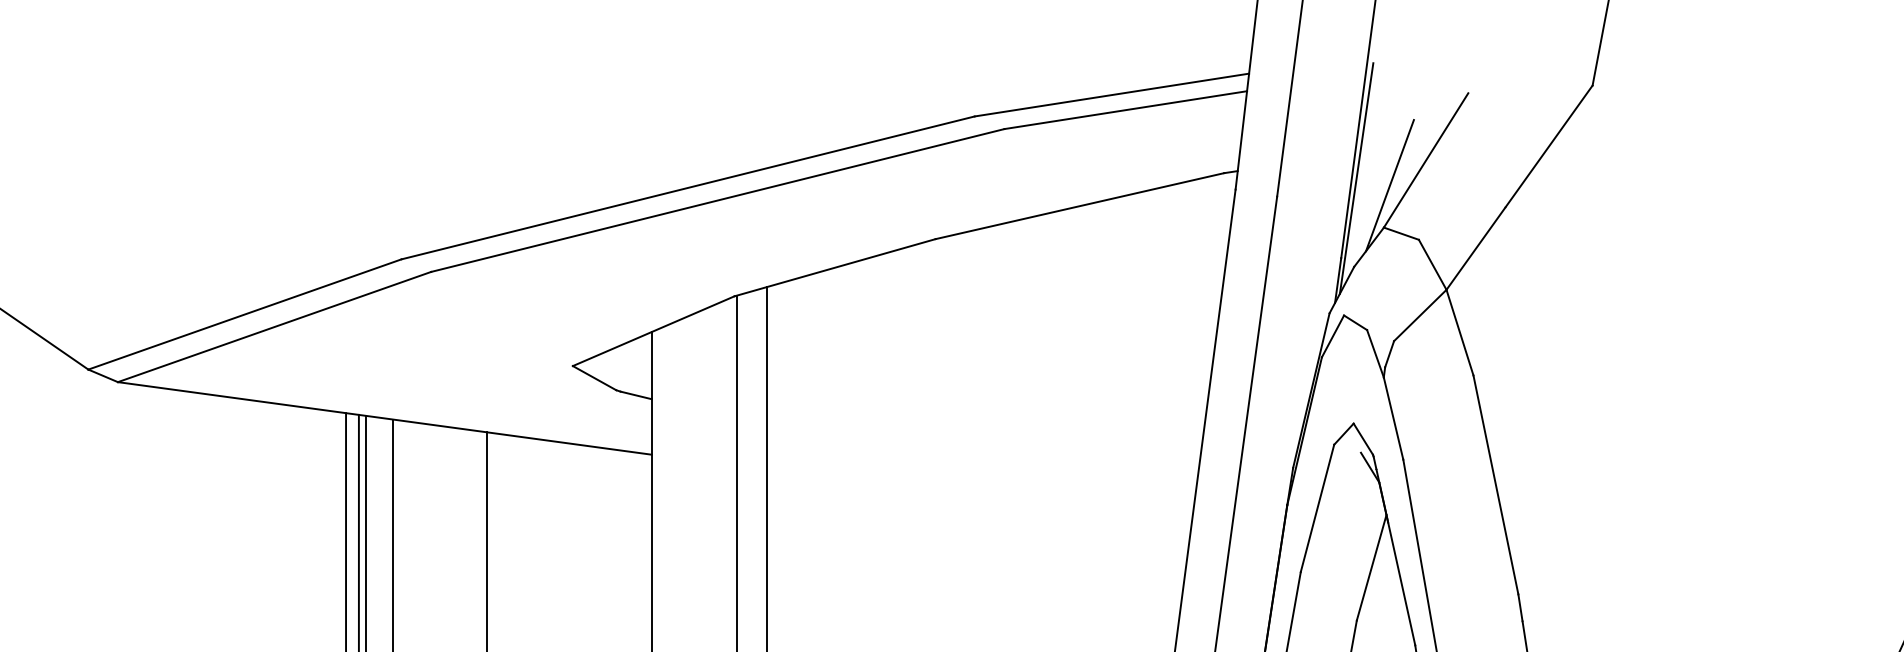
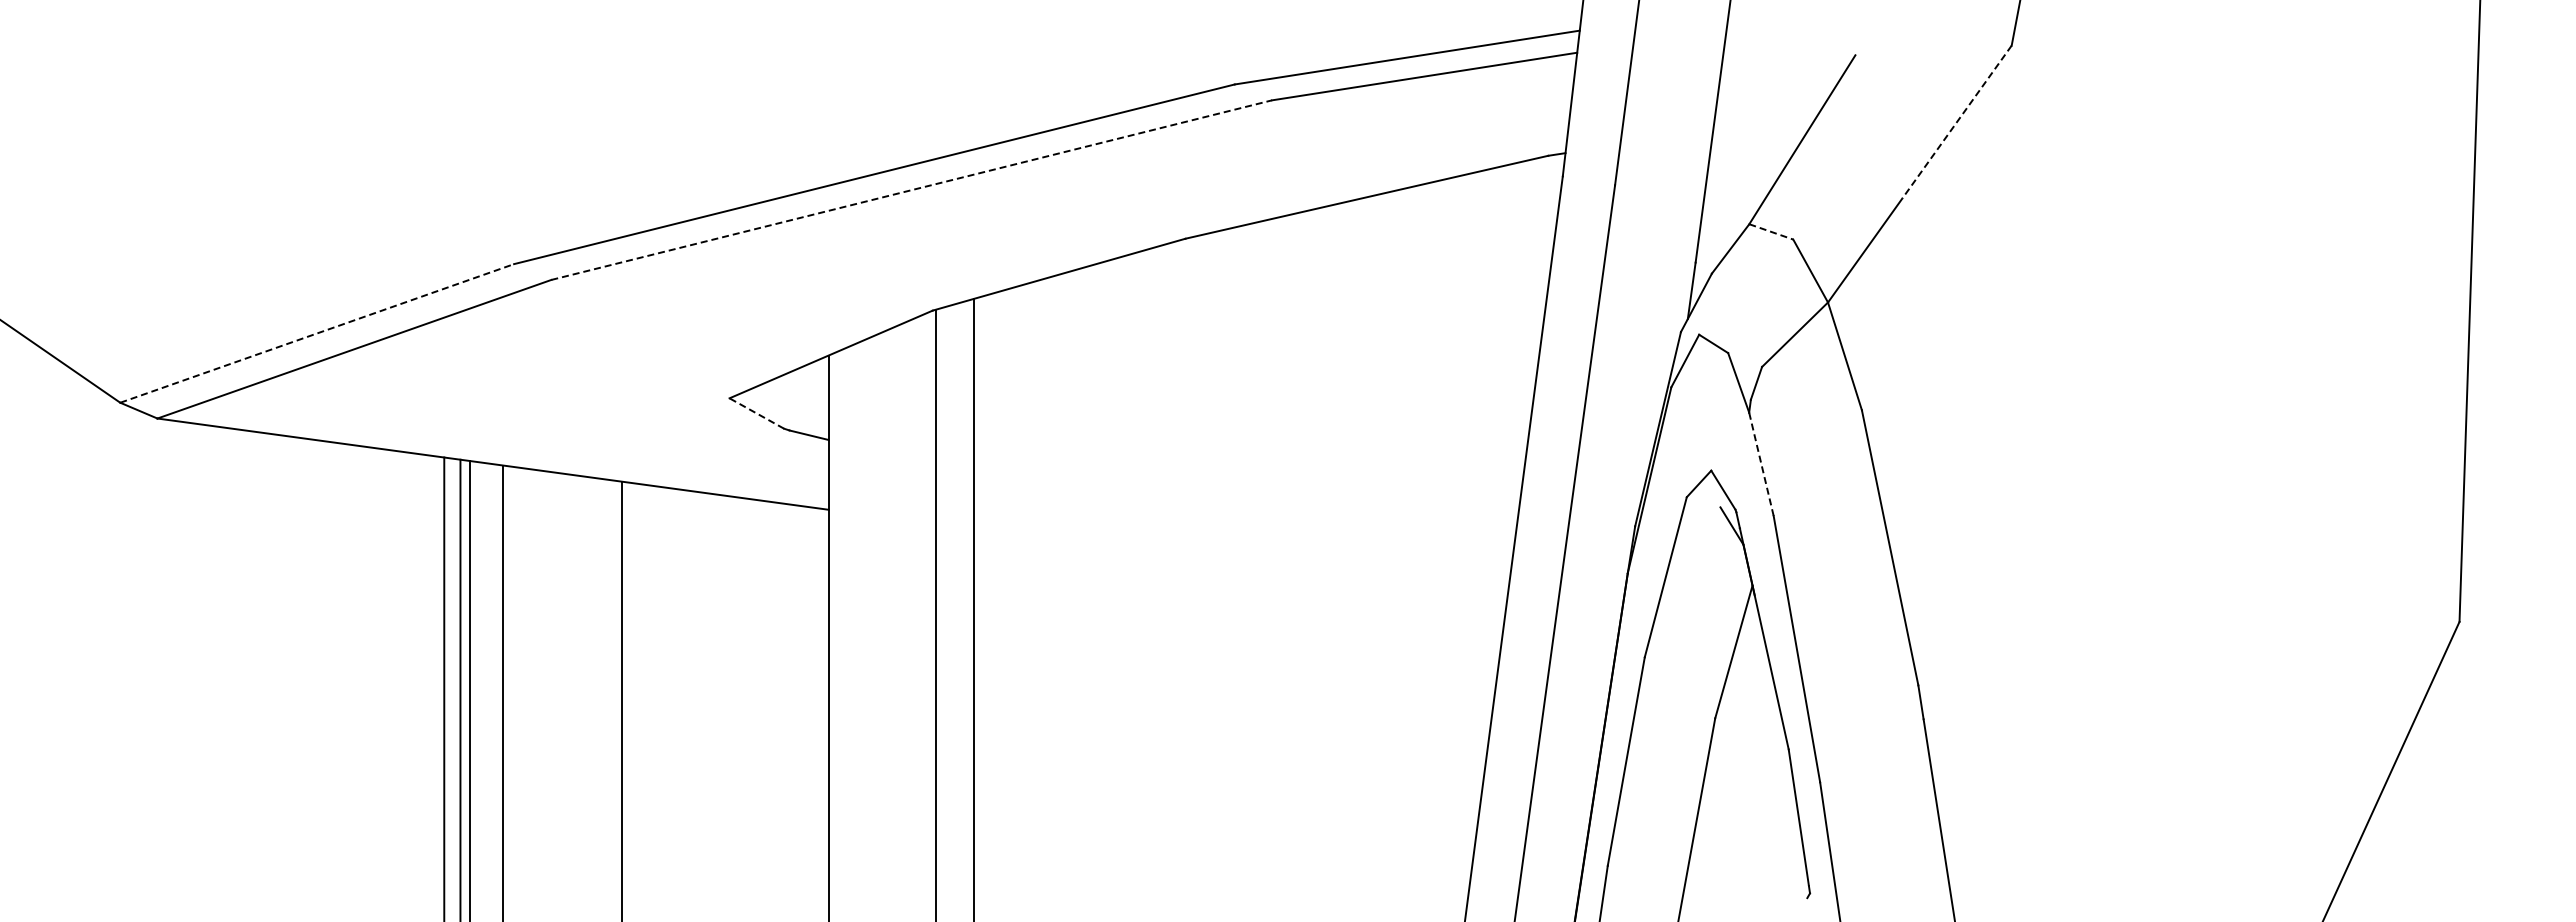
line: (1548, 146) -> (1956, 122), solid -> dashed
line: (1356, 178) -> (1714, 162), removed
line: (1389, 184) -> (1756, 170), removed
line: (718, 200) -> (912, 190), solid -> dashed
line: (1401, 234) -> (1771, 232), solid -> dashed
line: (245, 314) -> (317, 333), solid -> dashed
line: (594, 378) -> (756, 413), solid -> dashed
line: (1393, 417) -> (1761, 463), solid -> dashed

